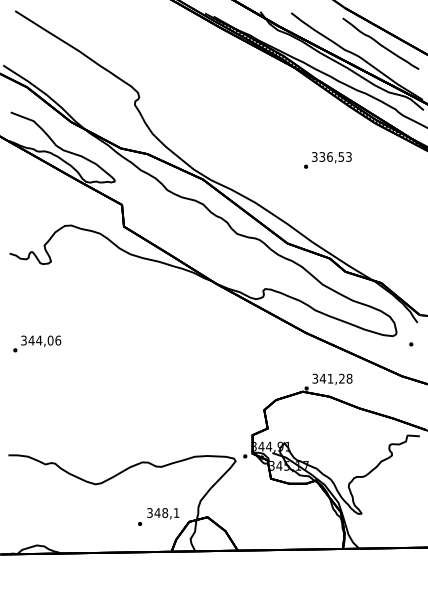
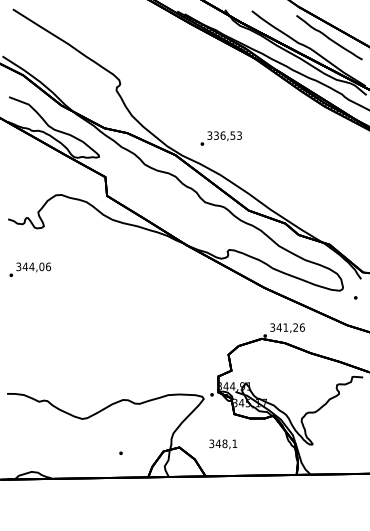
text: (327, 160) -> (220, 138), moved
text: (37, 343) -> (30, 269), moved
text: (349, 378) -> (302, 327), 341,28 -> 341,26
text: (163, 513) -> (223, 444), moved

